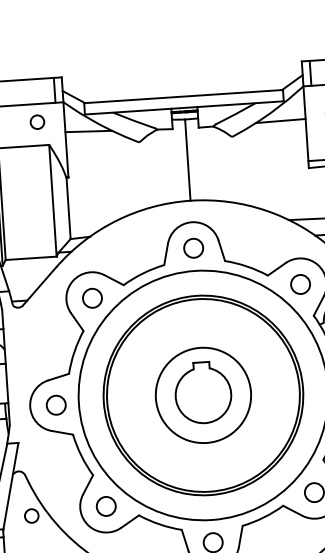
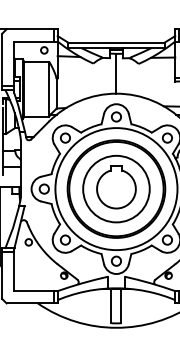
part: (203, 394) -> (116, 188), size x1.43

